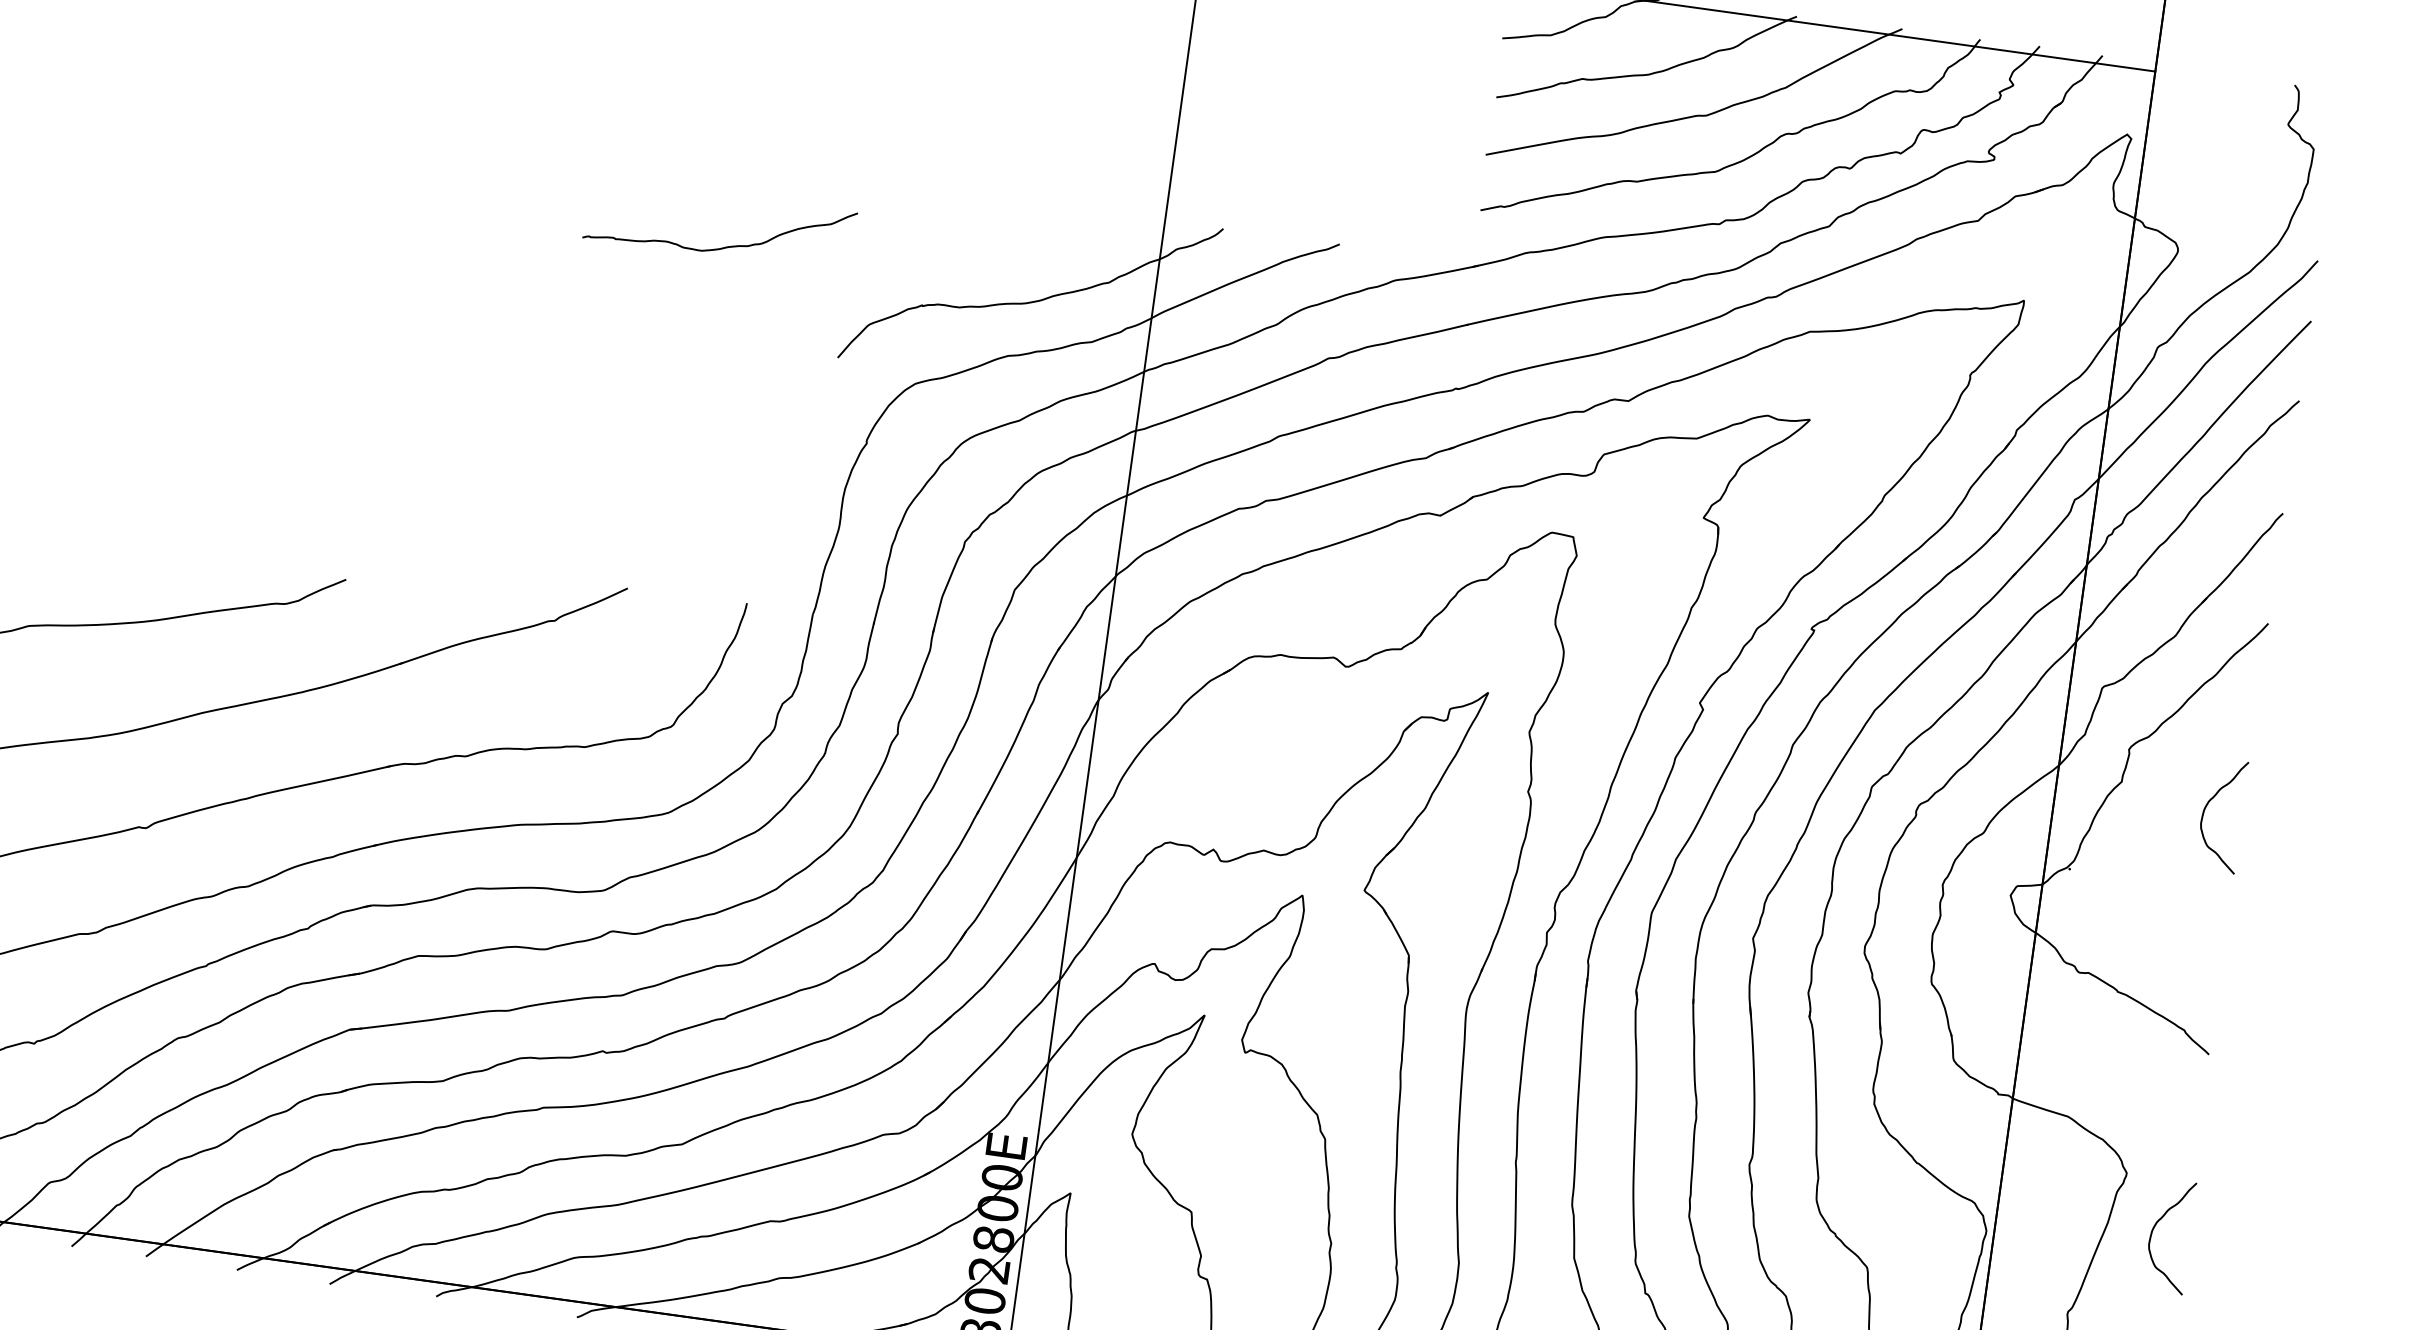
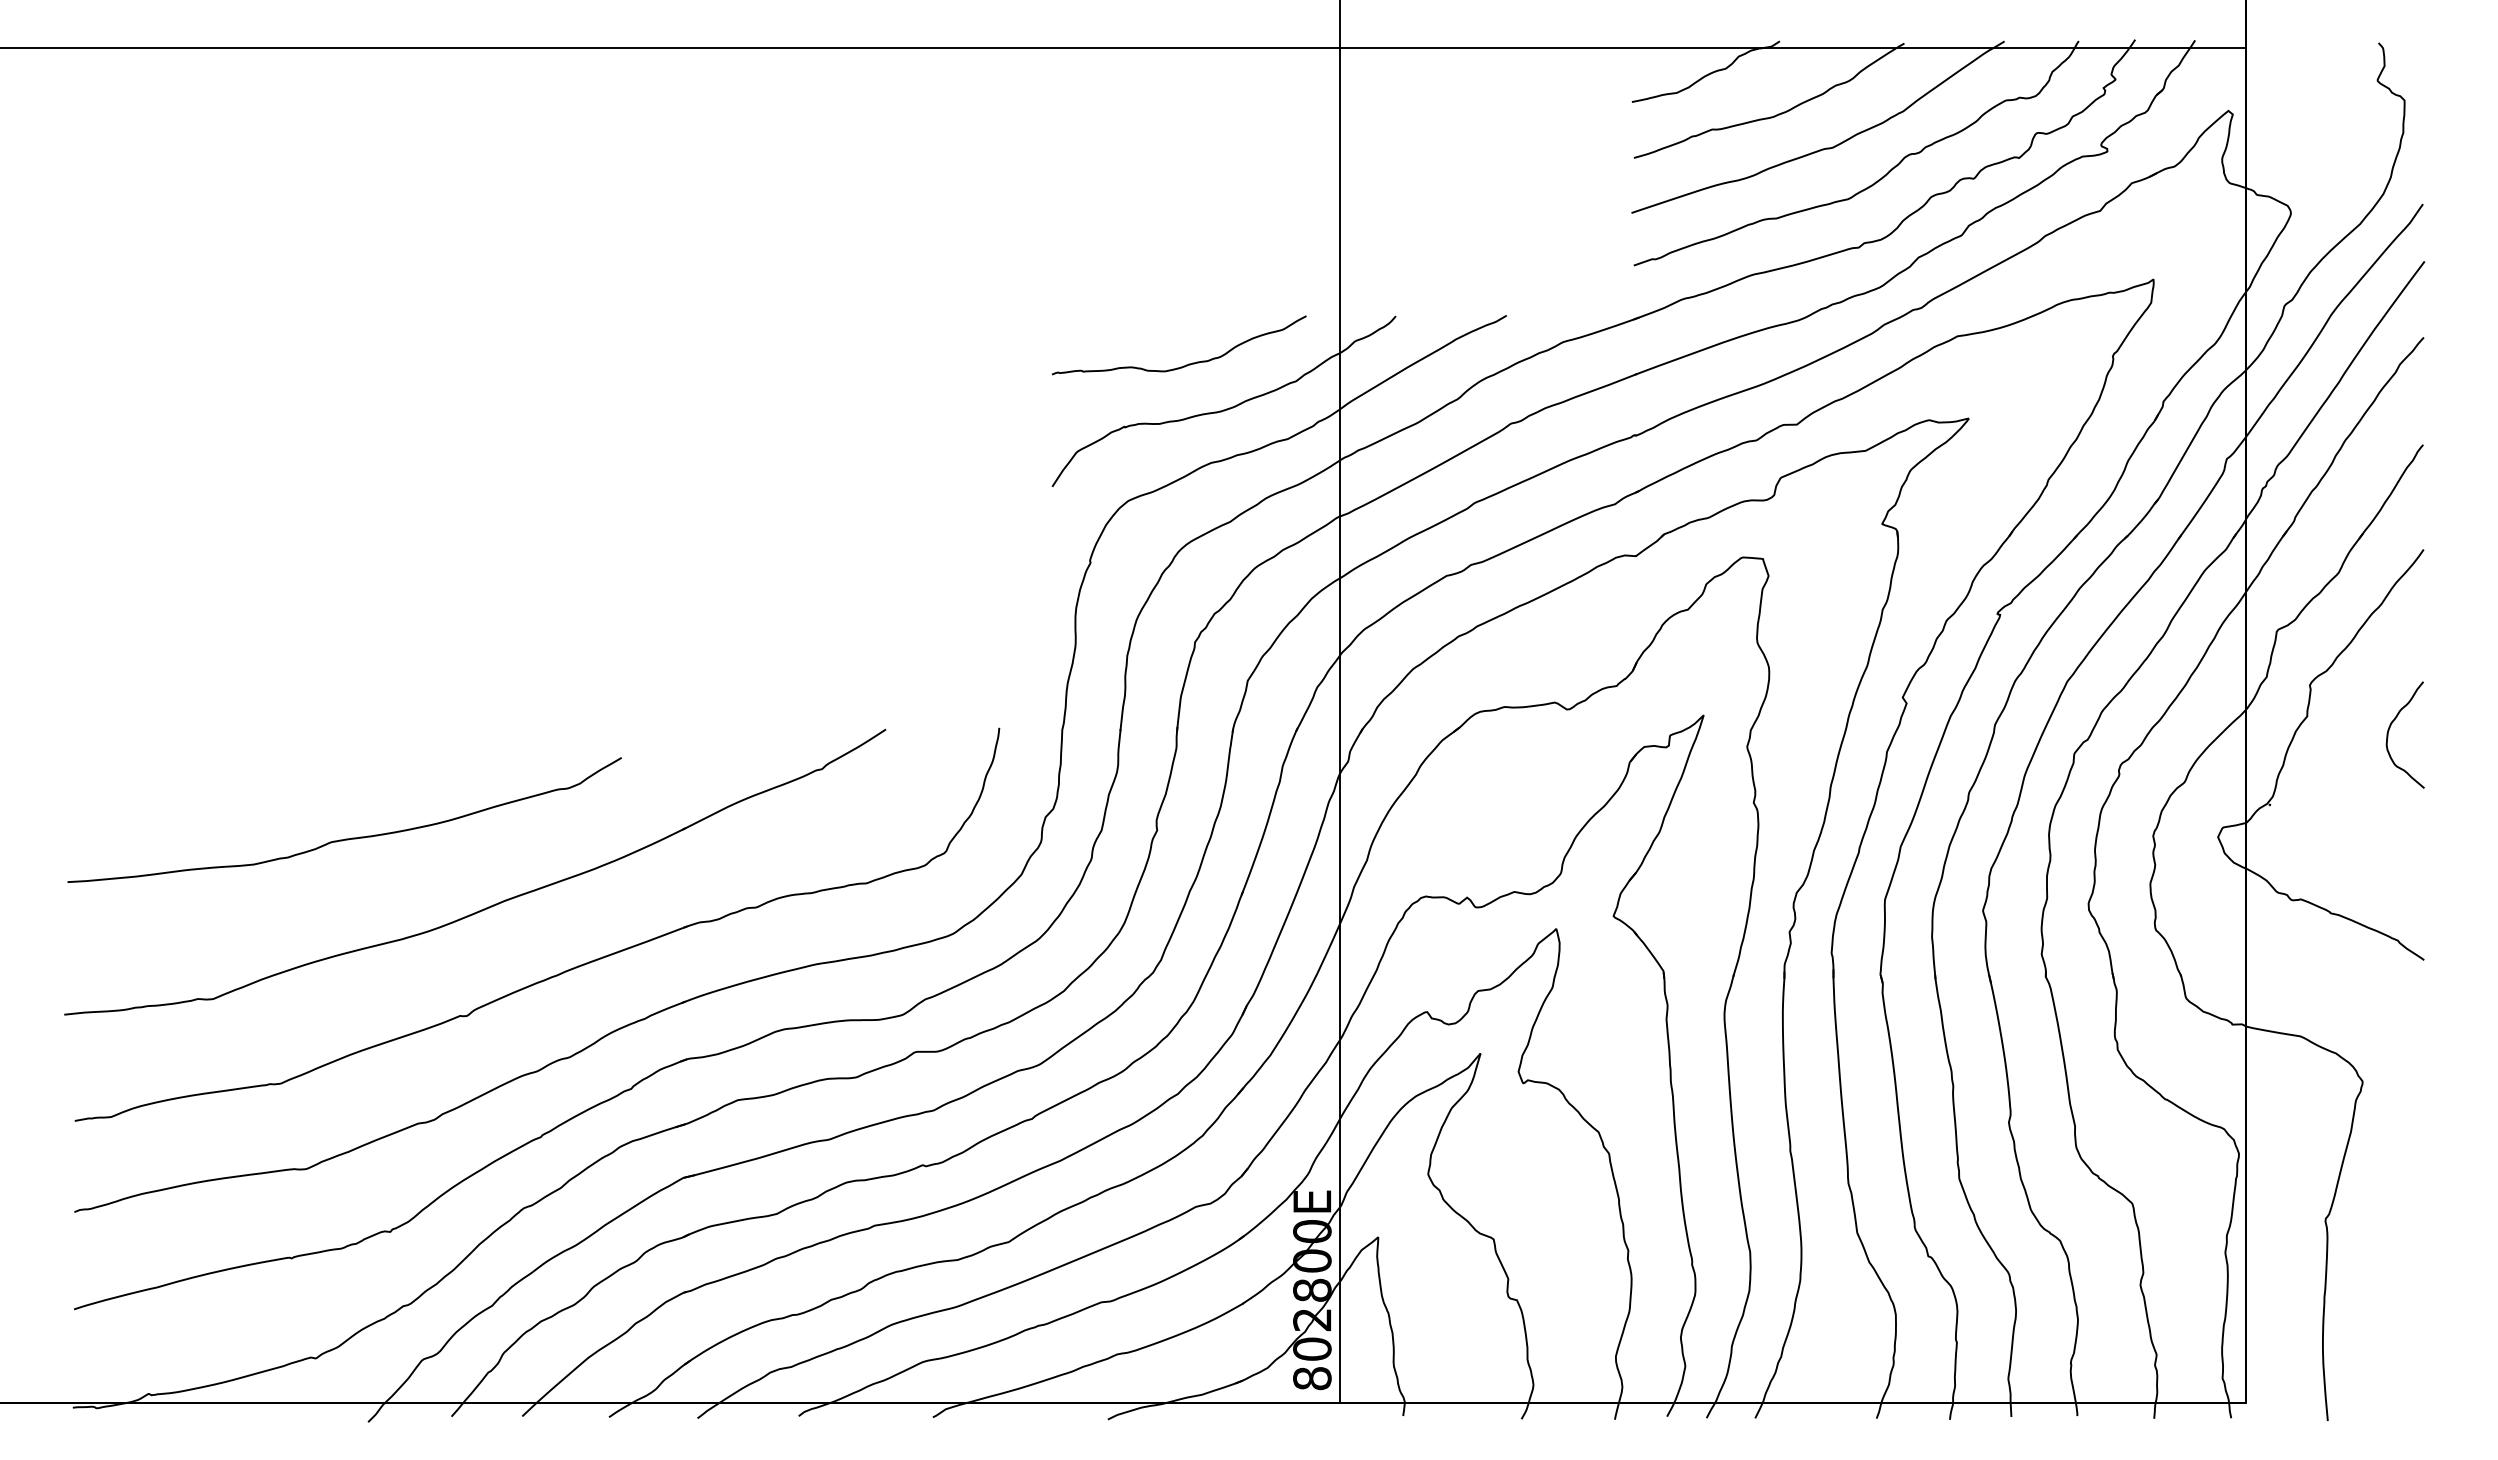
curve: (727, 245) -> (1188, 363), moved
curve: (2155, 1227) -> (2396, 1128), removed

